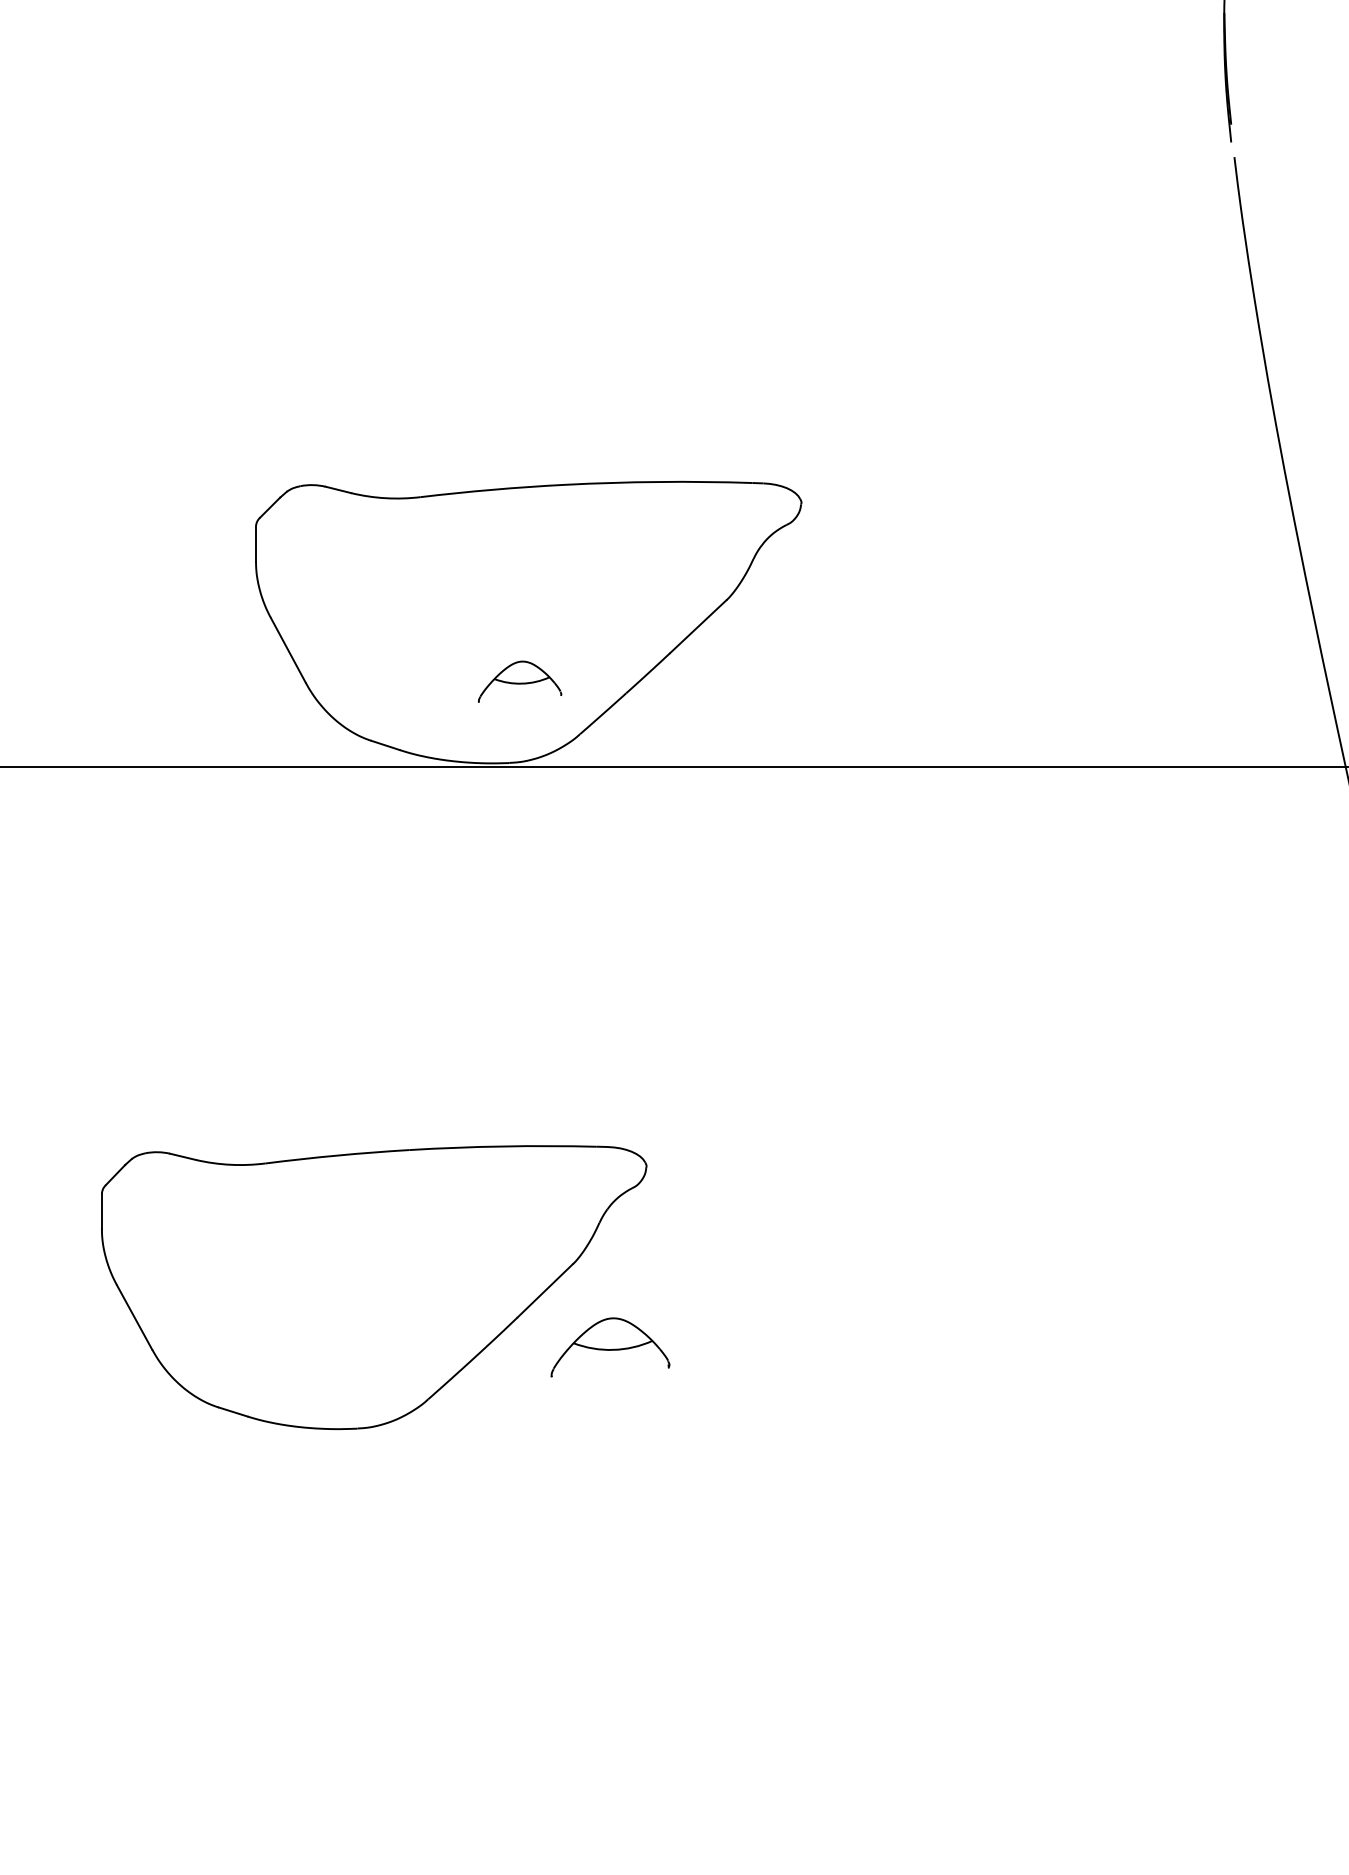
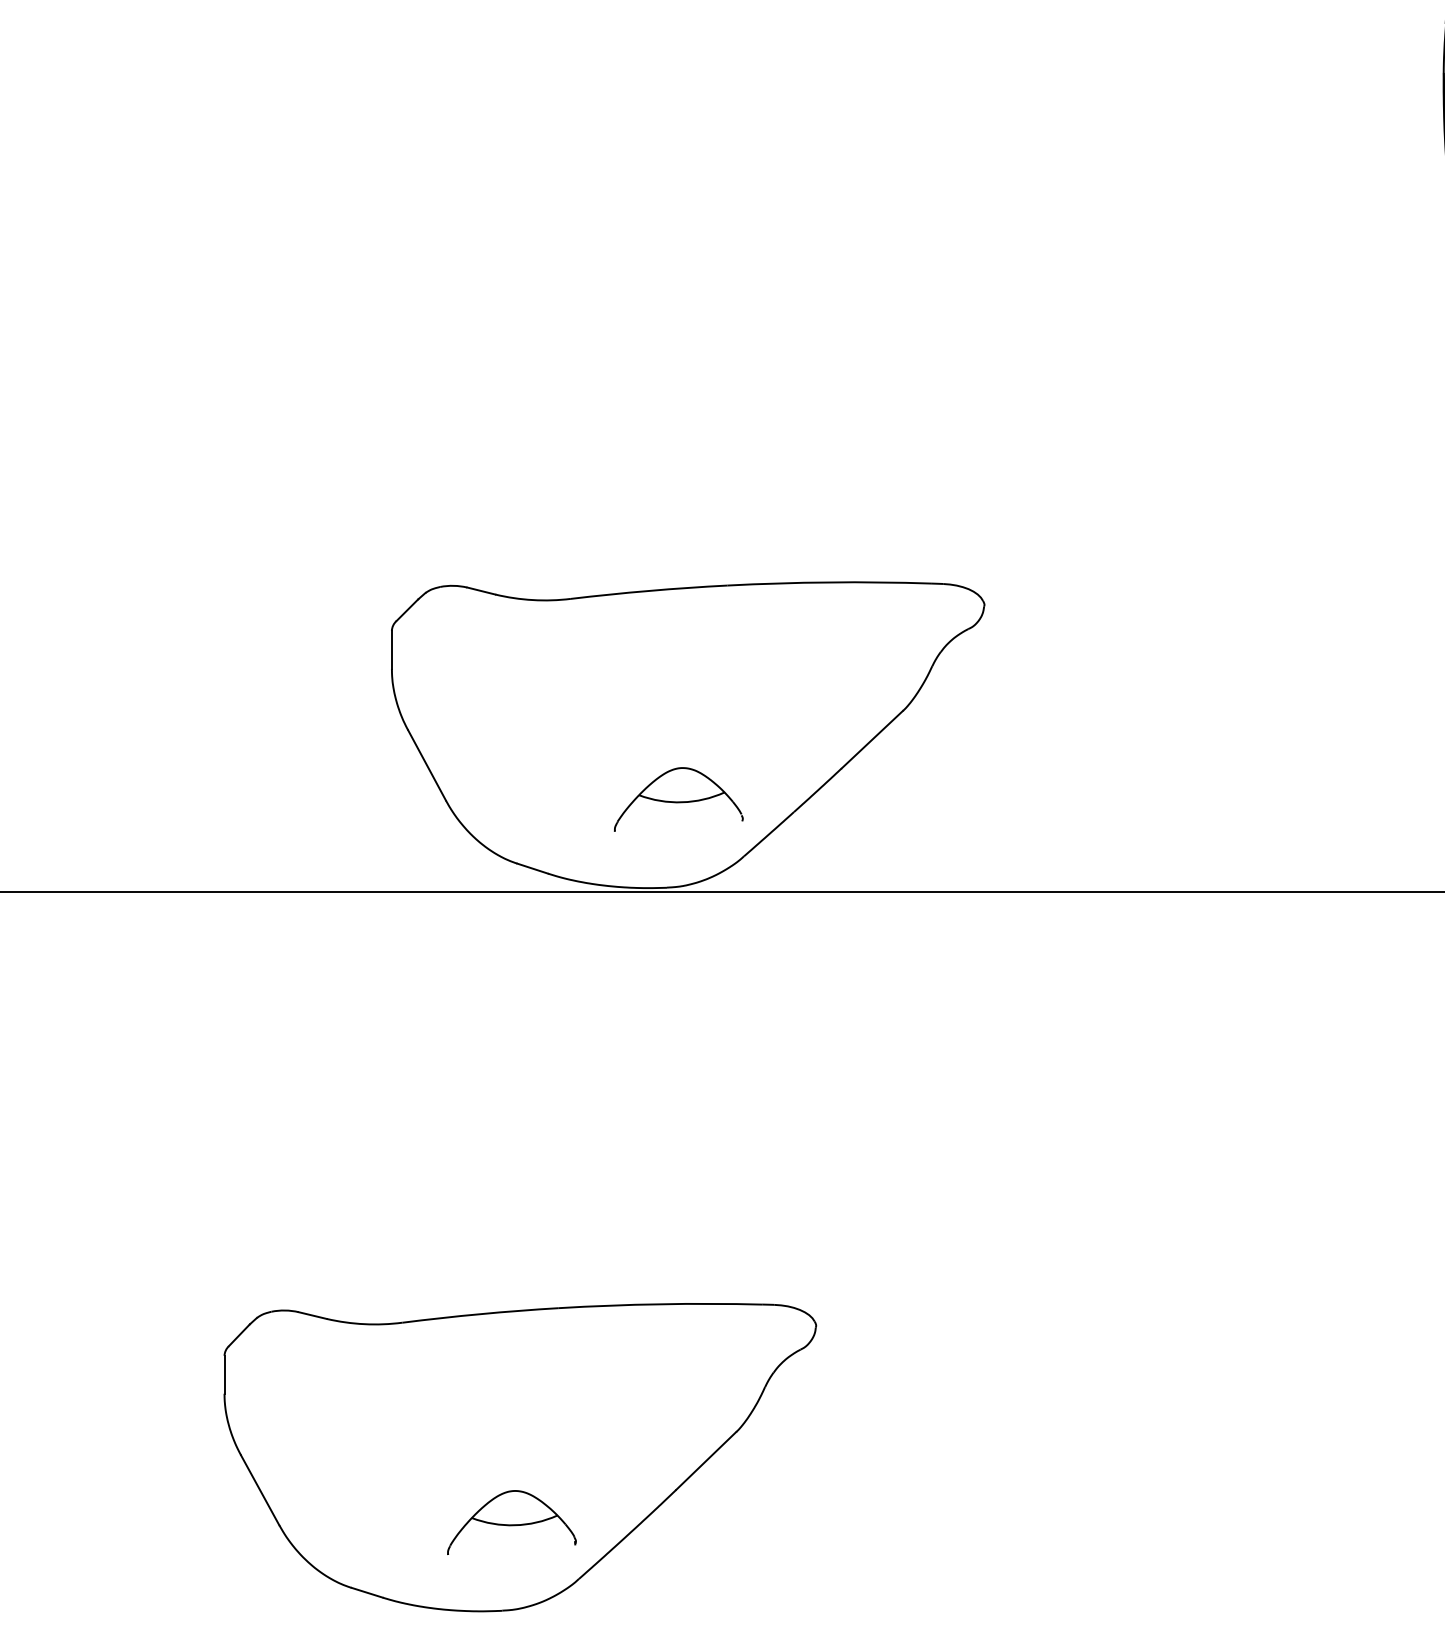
part: (519, 681) -> (678, 799), size x1.43
part: (610, 1347) -> (511, 1522), moved

